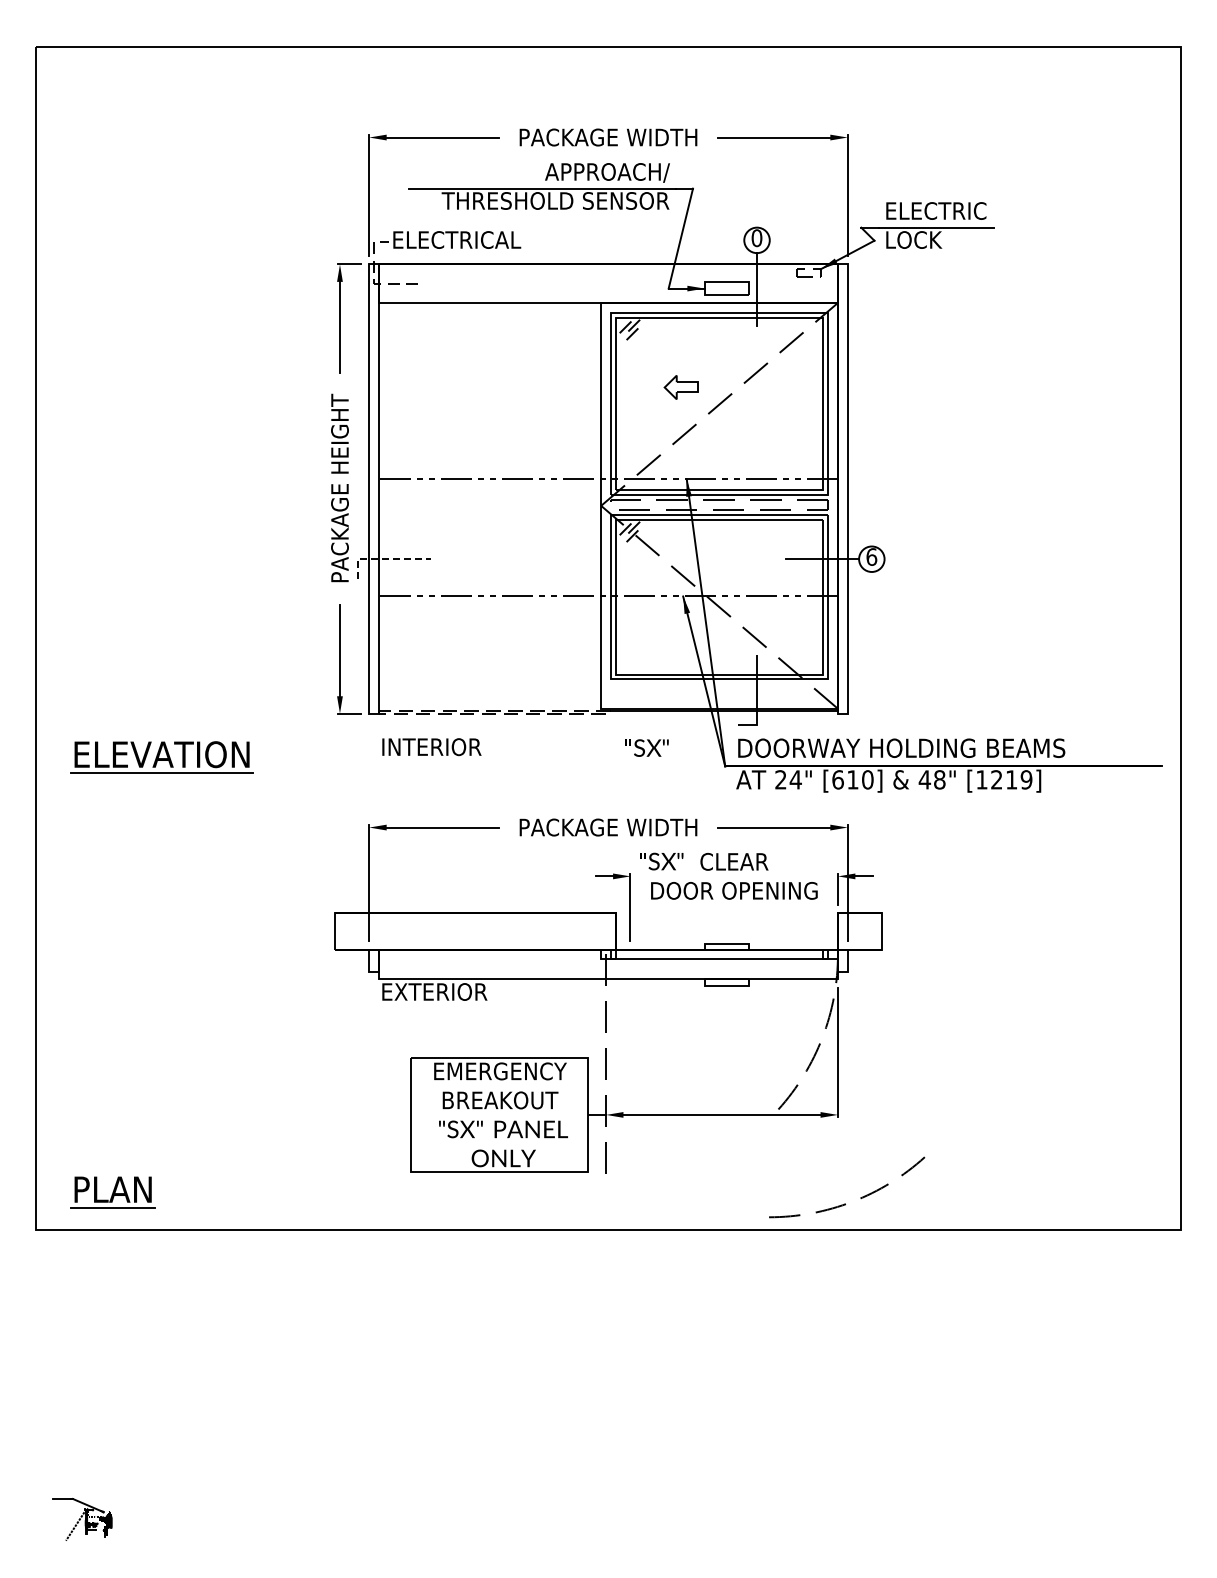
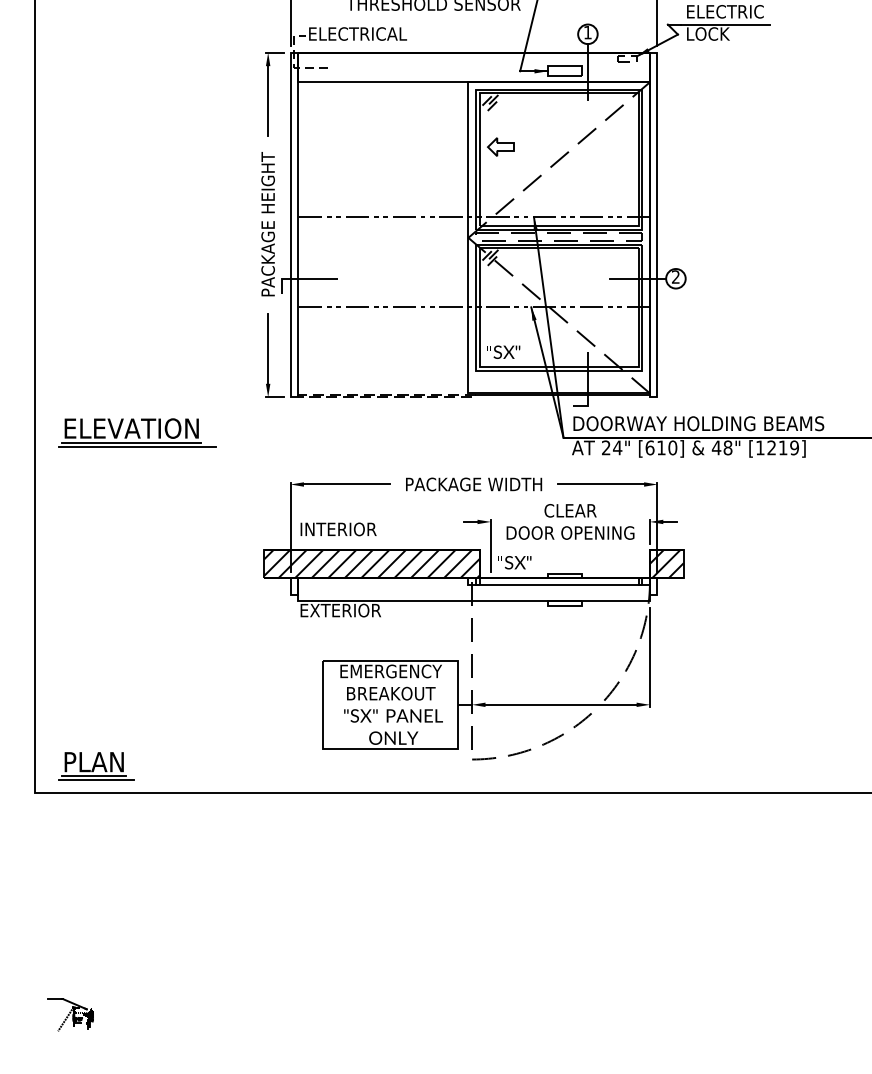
text: (756, 238) -> (587, 32), 0 -> 1
part: (680, 387) -> (500, 147), moved
text: (871, 556) -> (675, 276), 6 -> 2
line: (384, 559) -> (302, 278), dashed -> solid
text: (431, 747) -> (338, 529), moved
text: (646, 747) -> (503, 351), moved
line: (168, 778) -> (136, 446), added
text: (661, 861) -> (514, 562), moved
hatch: (475, 931) -> (372, 564), added
hatch: (859, 931) -> (666, 564), added
arc: (845, 1203) -> (530, 748), moved
line: (115, 1213) -> (96, 780), added

